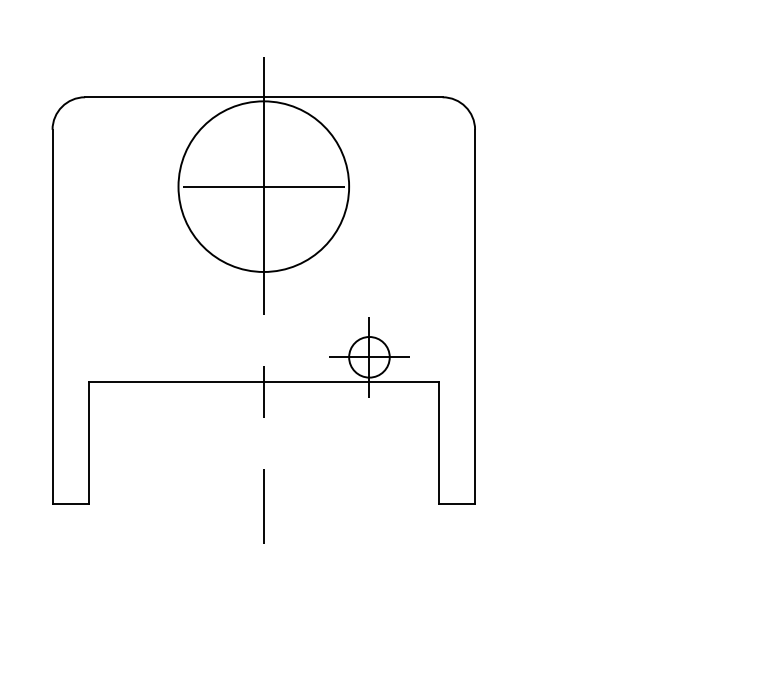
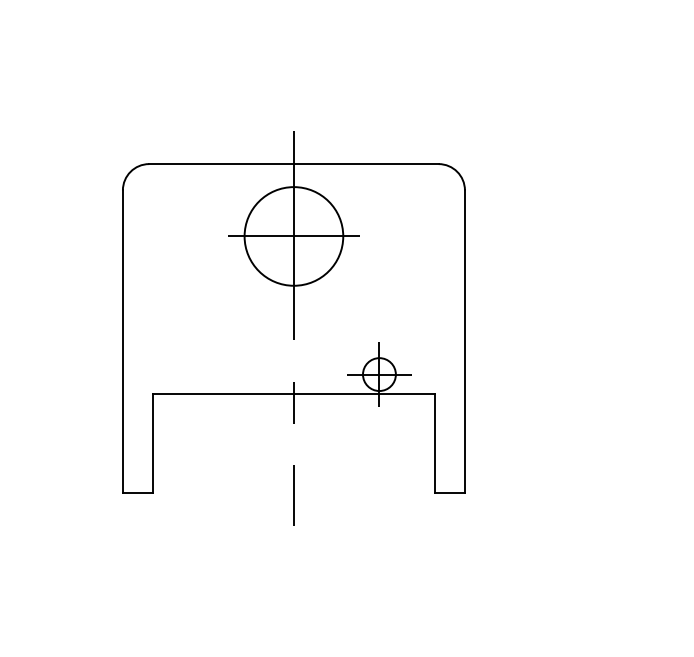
circle: (263, 186) -> (293, 236), size x0.71

